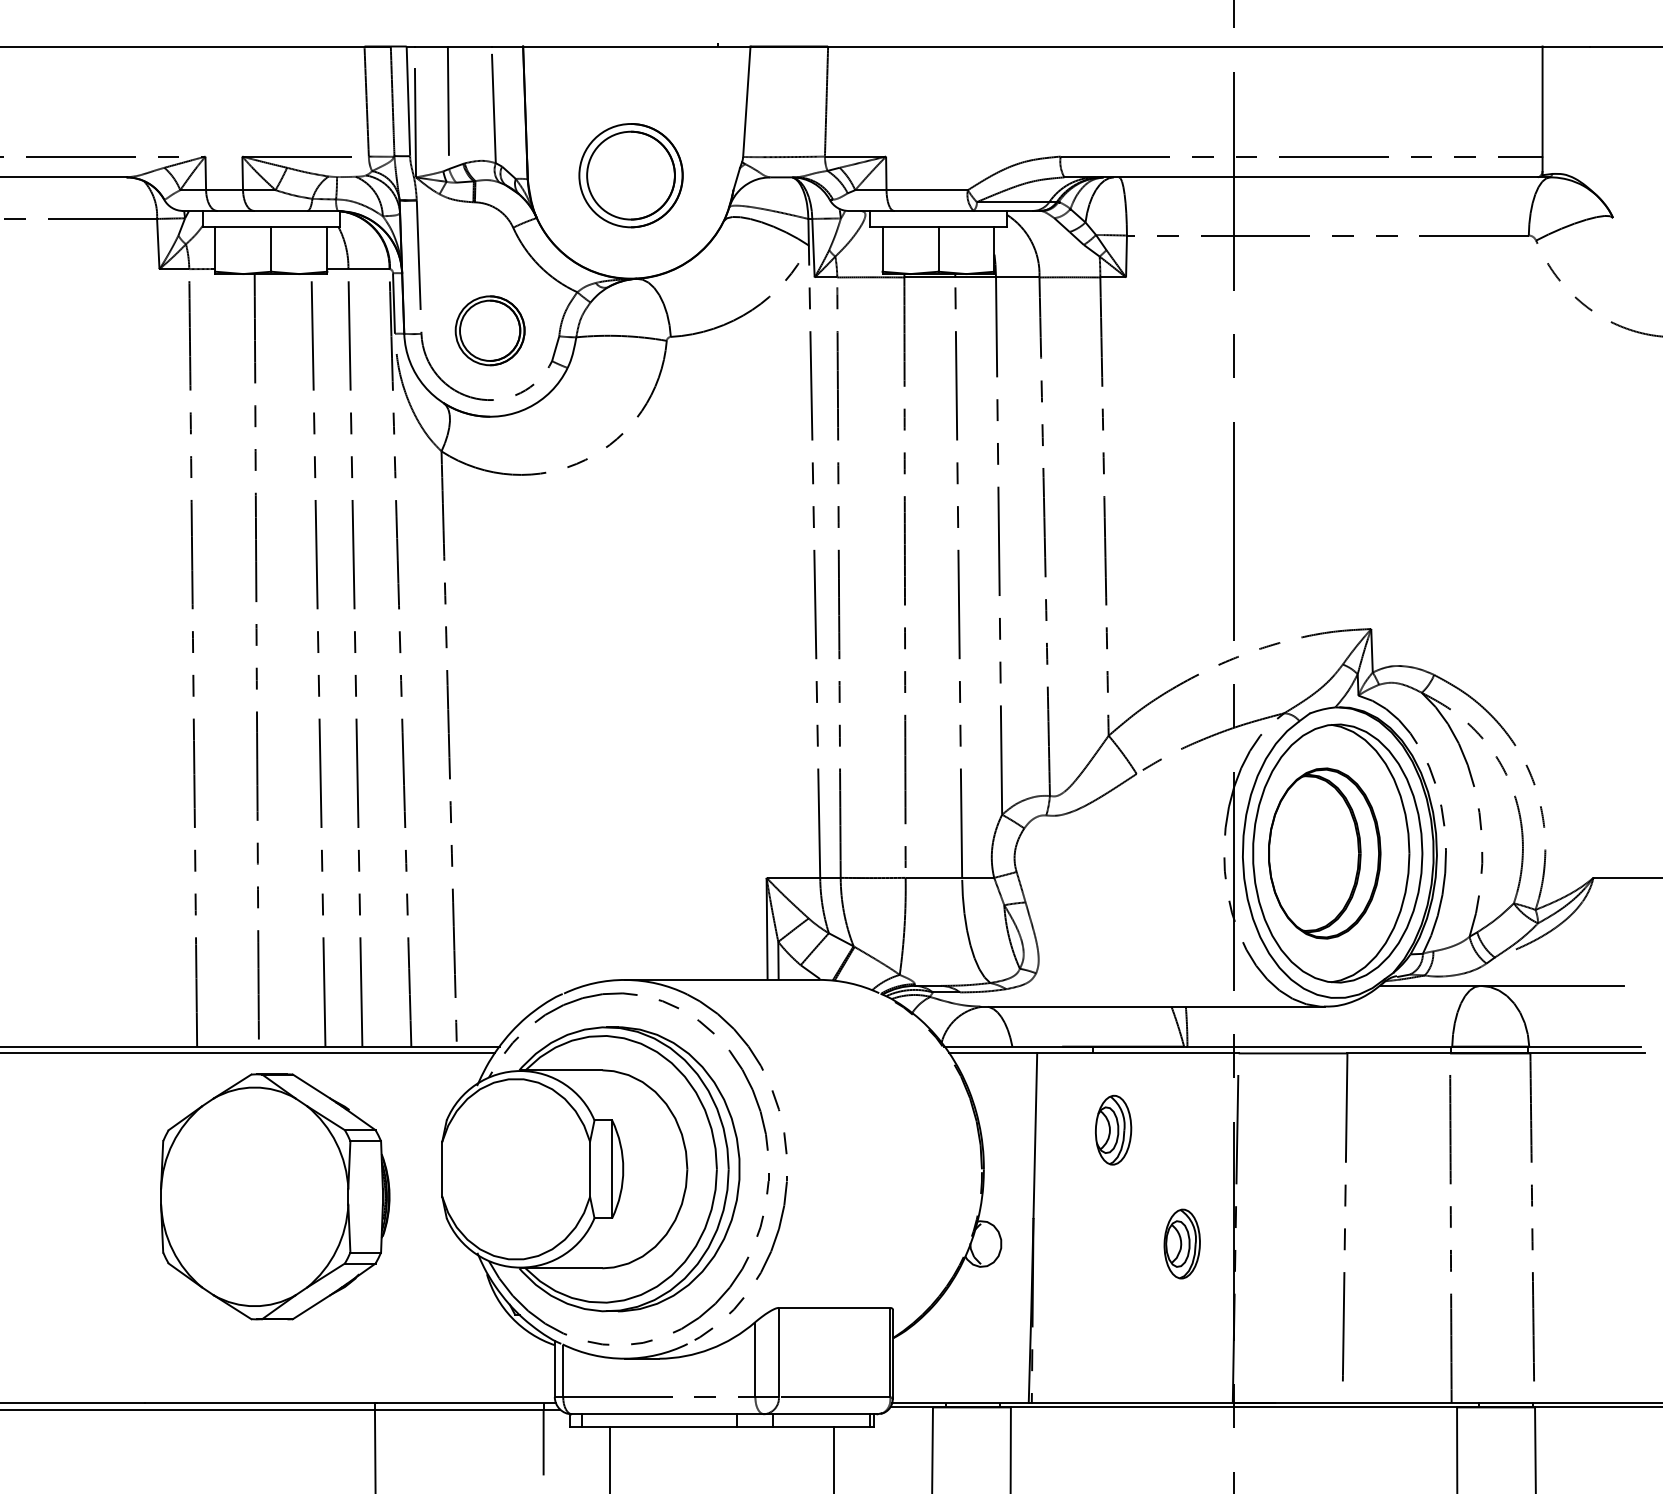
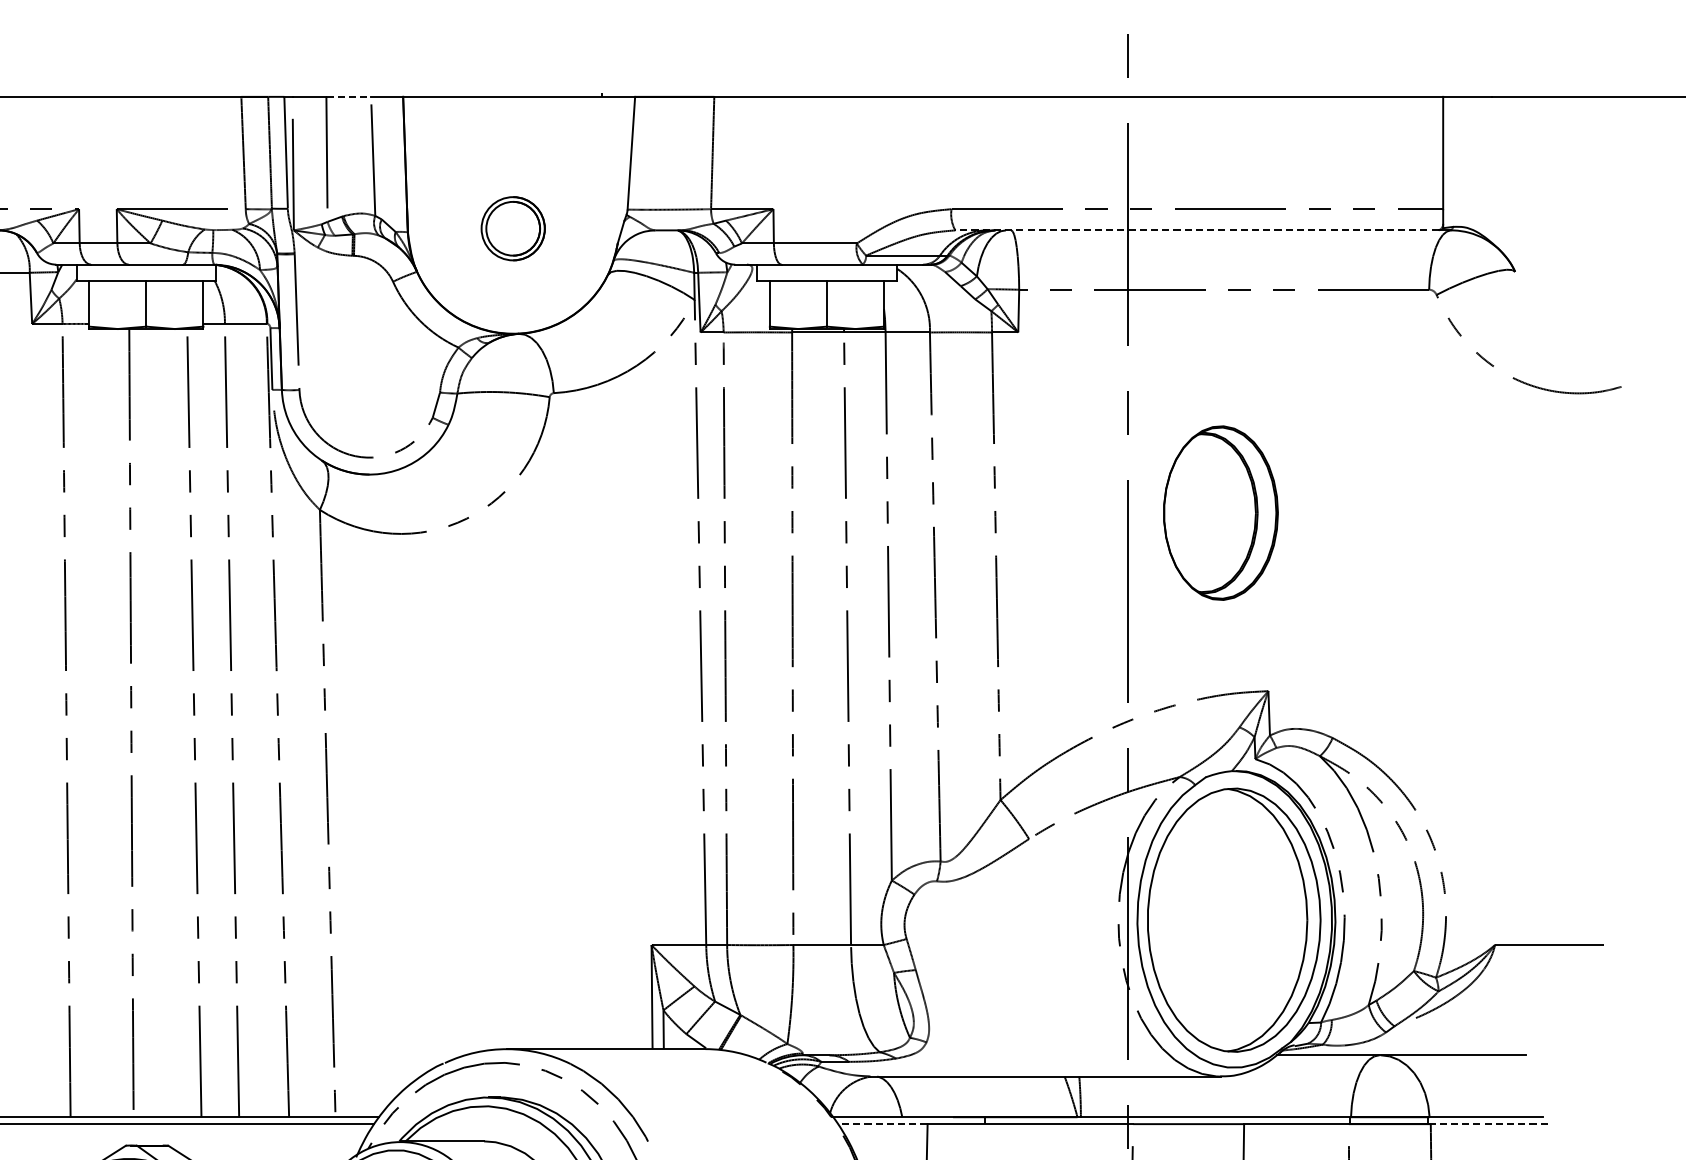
line: (469, 46) -> (348, 96), solid -> dashed
part: (630, 175) -> (512, 228), size x0.6
line: (1301, 177) -> (1197, 230), solid -> dashed
part: (489, 330) -> (368, 386), removed
part: (1324, 853) -> (1220, 513), moved
line: (993, 1053) -> (883, 1124), solid -> dashed
line: (1587, 1053) -> (1489, 1124), solid -> dashed

